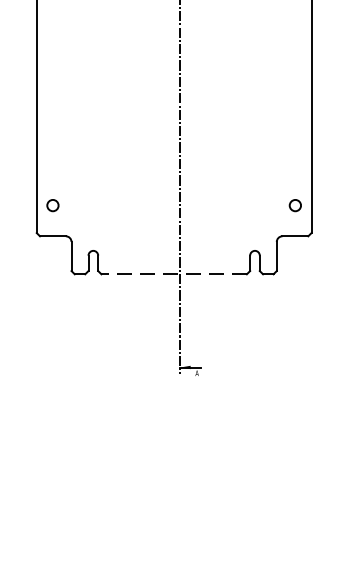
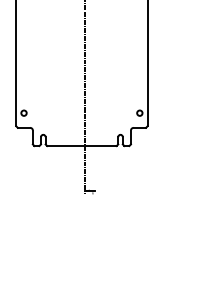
line: (173, 275) -> (81, 146), dashed -> solid

